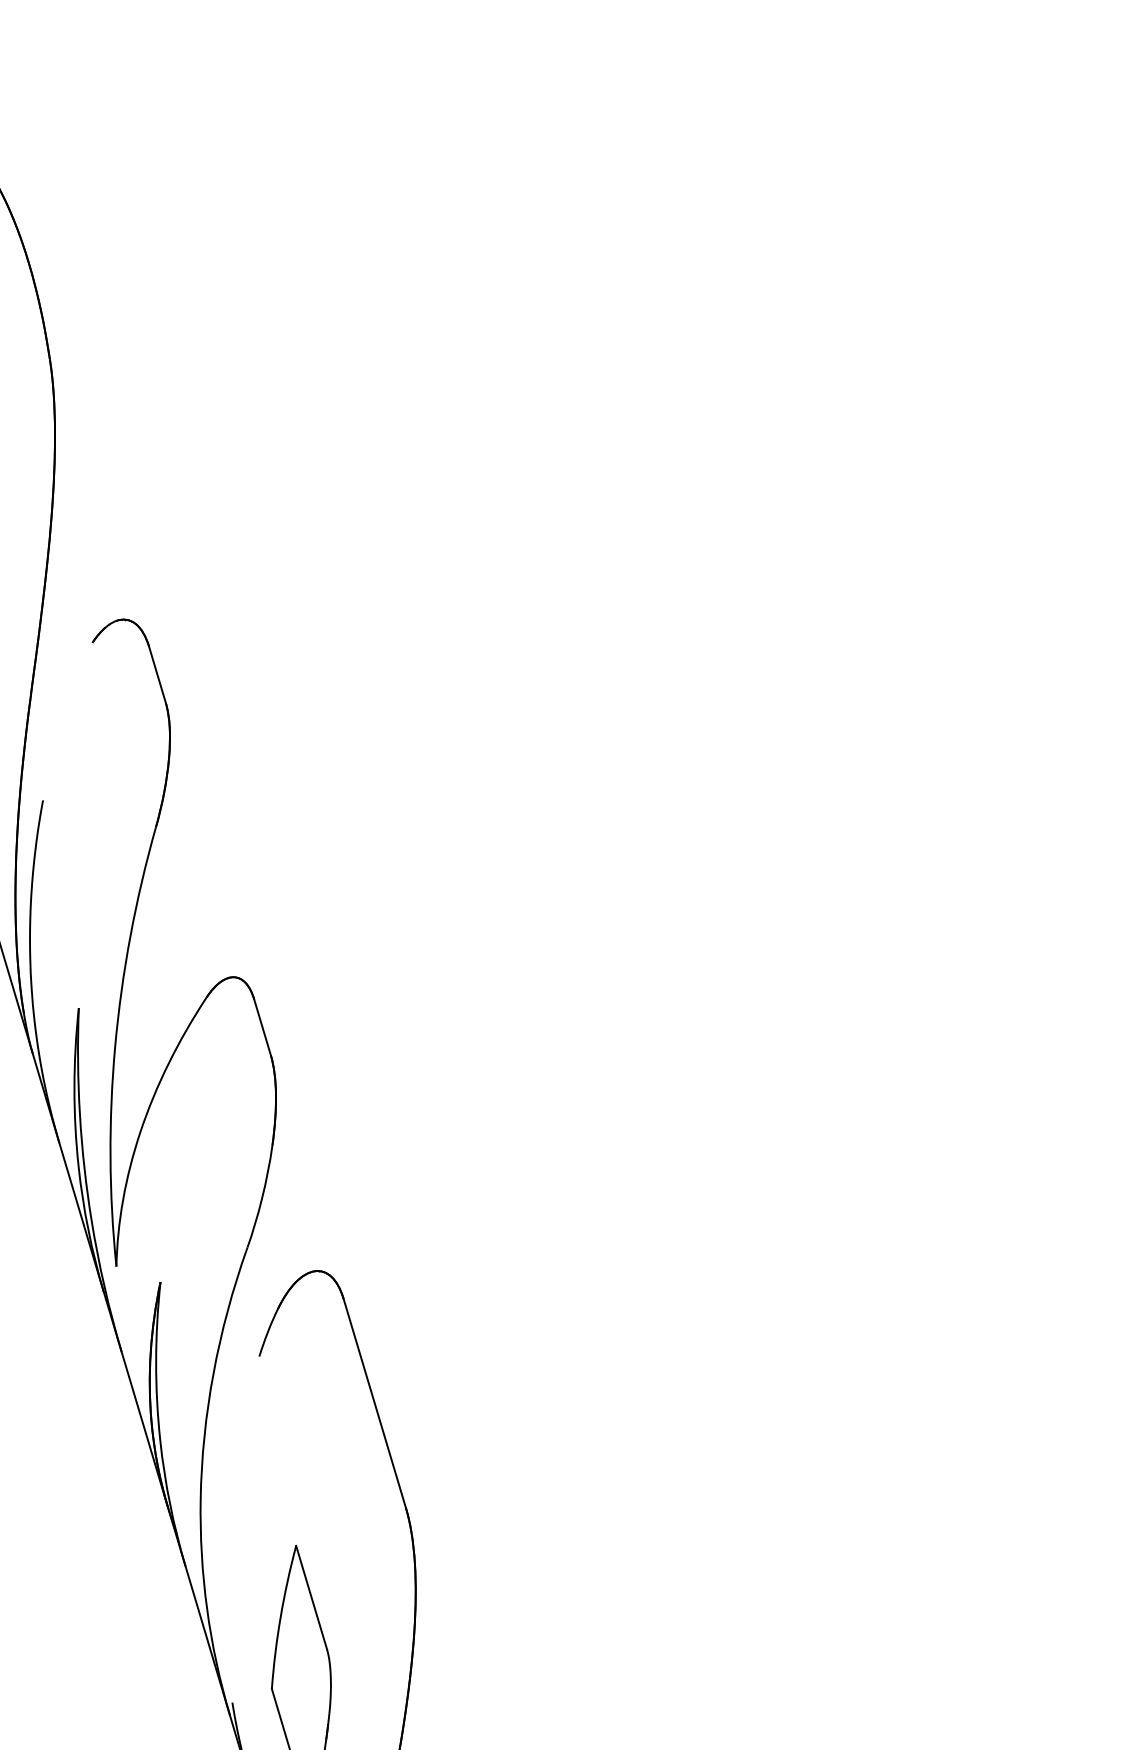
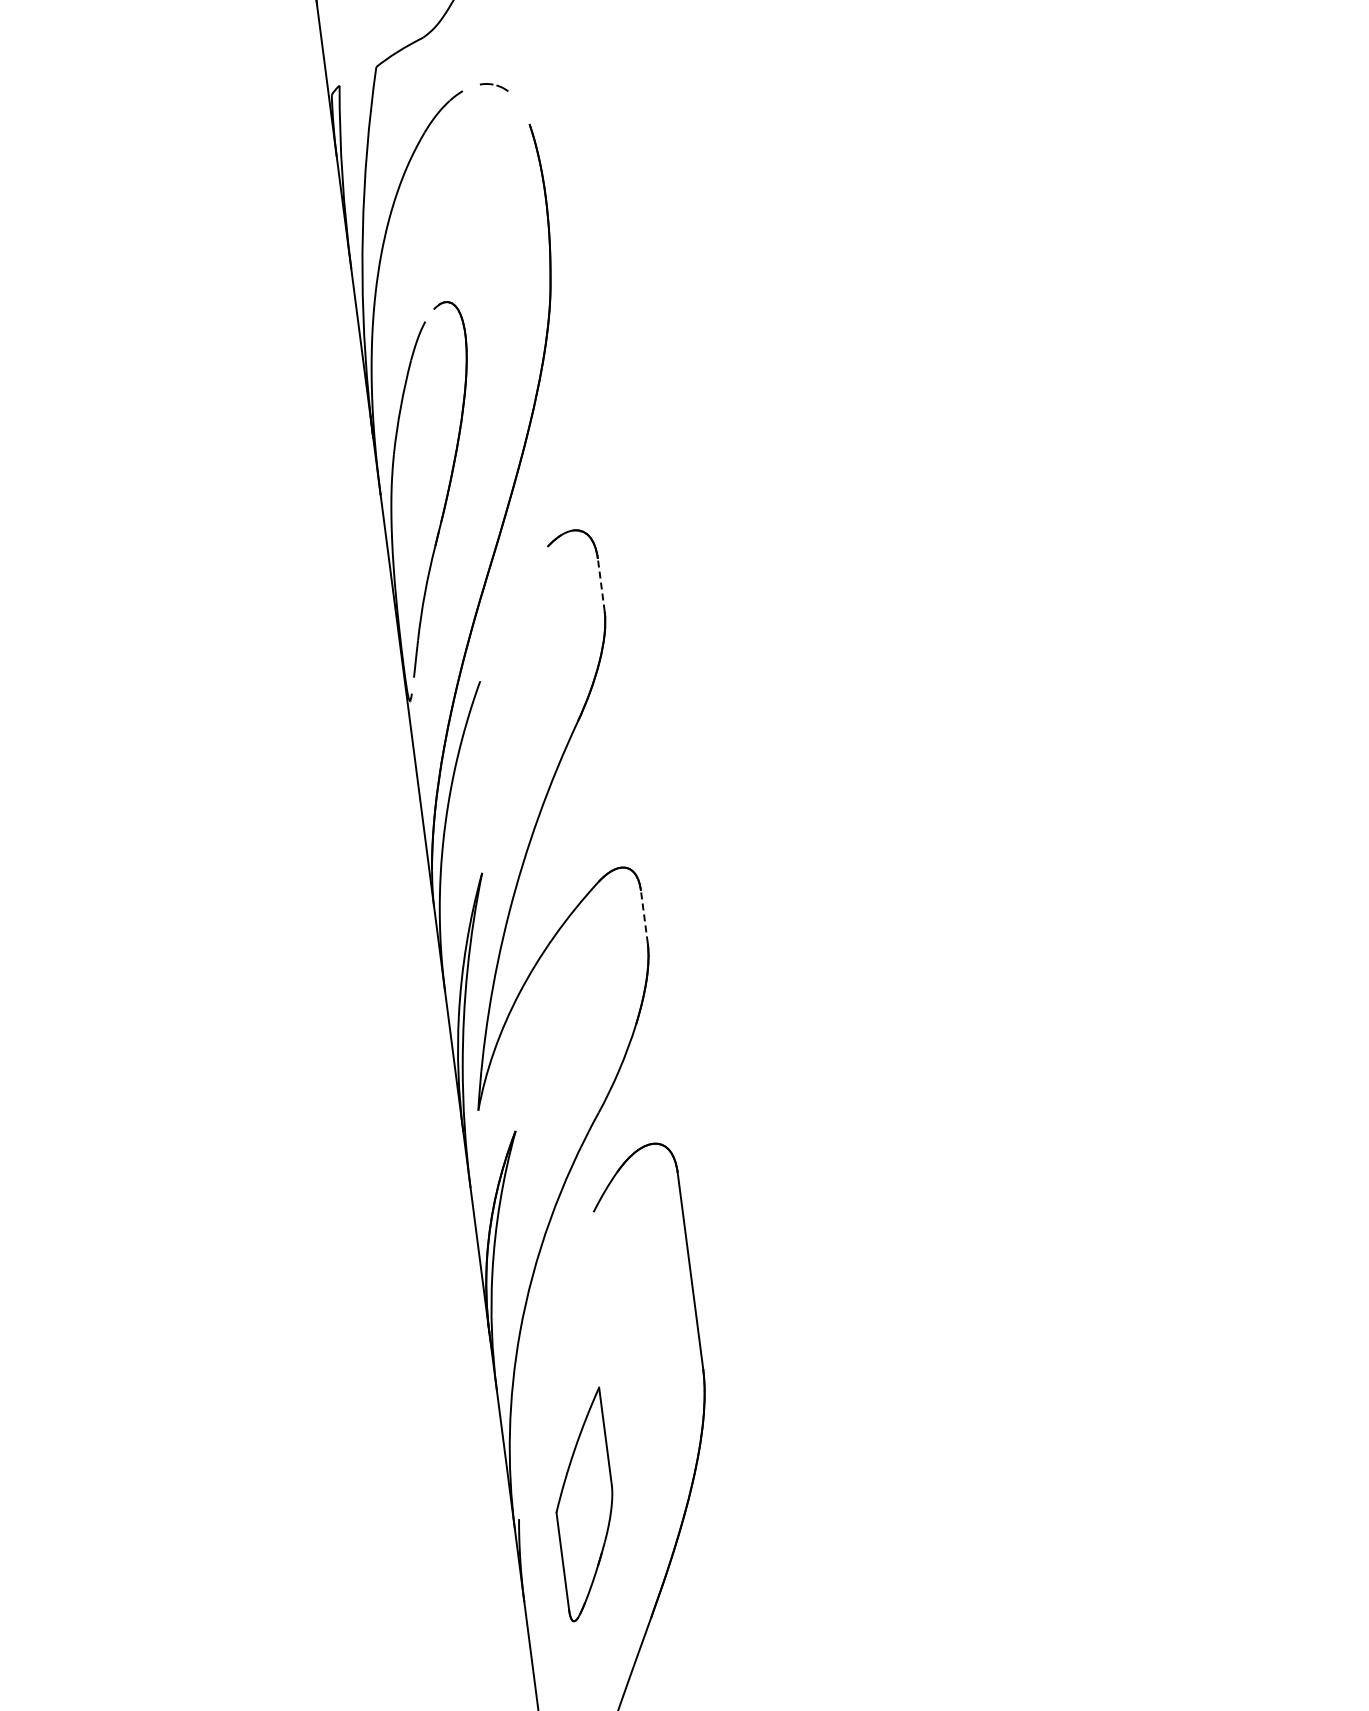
line: (157, 675) -> (601, 585), solid -> dashed
line: (262, 1027) -> (644, 917), solid -> dashed

